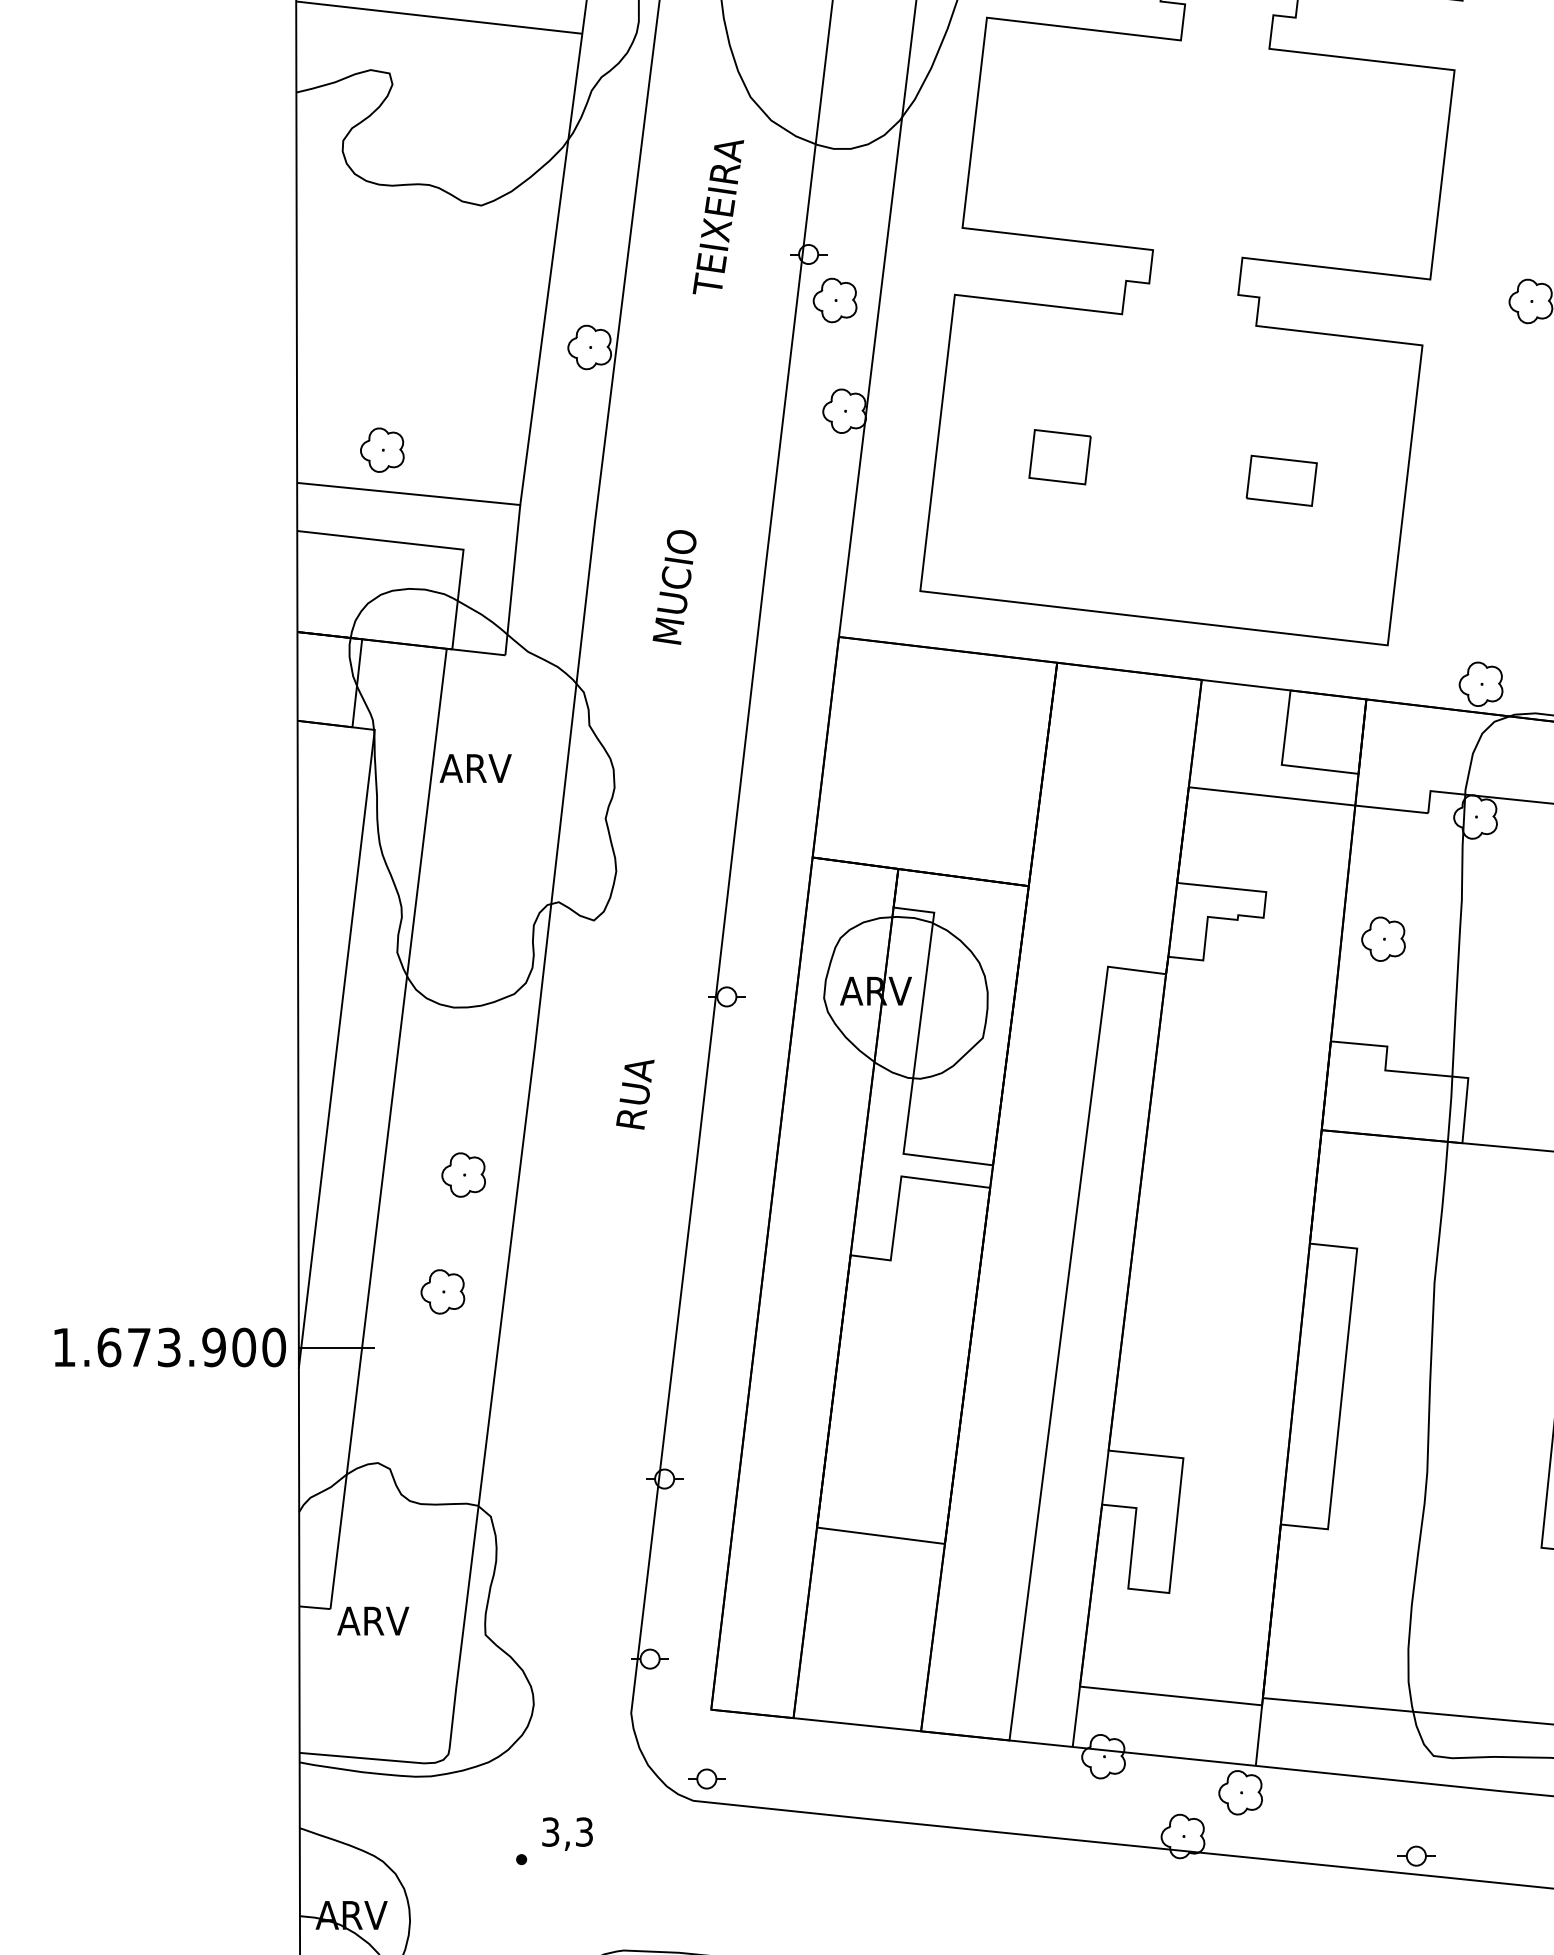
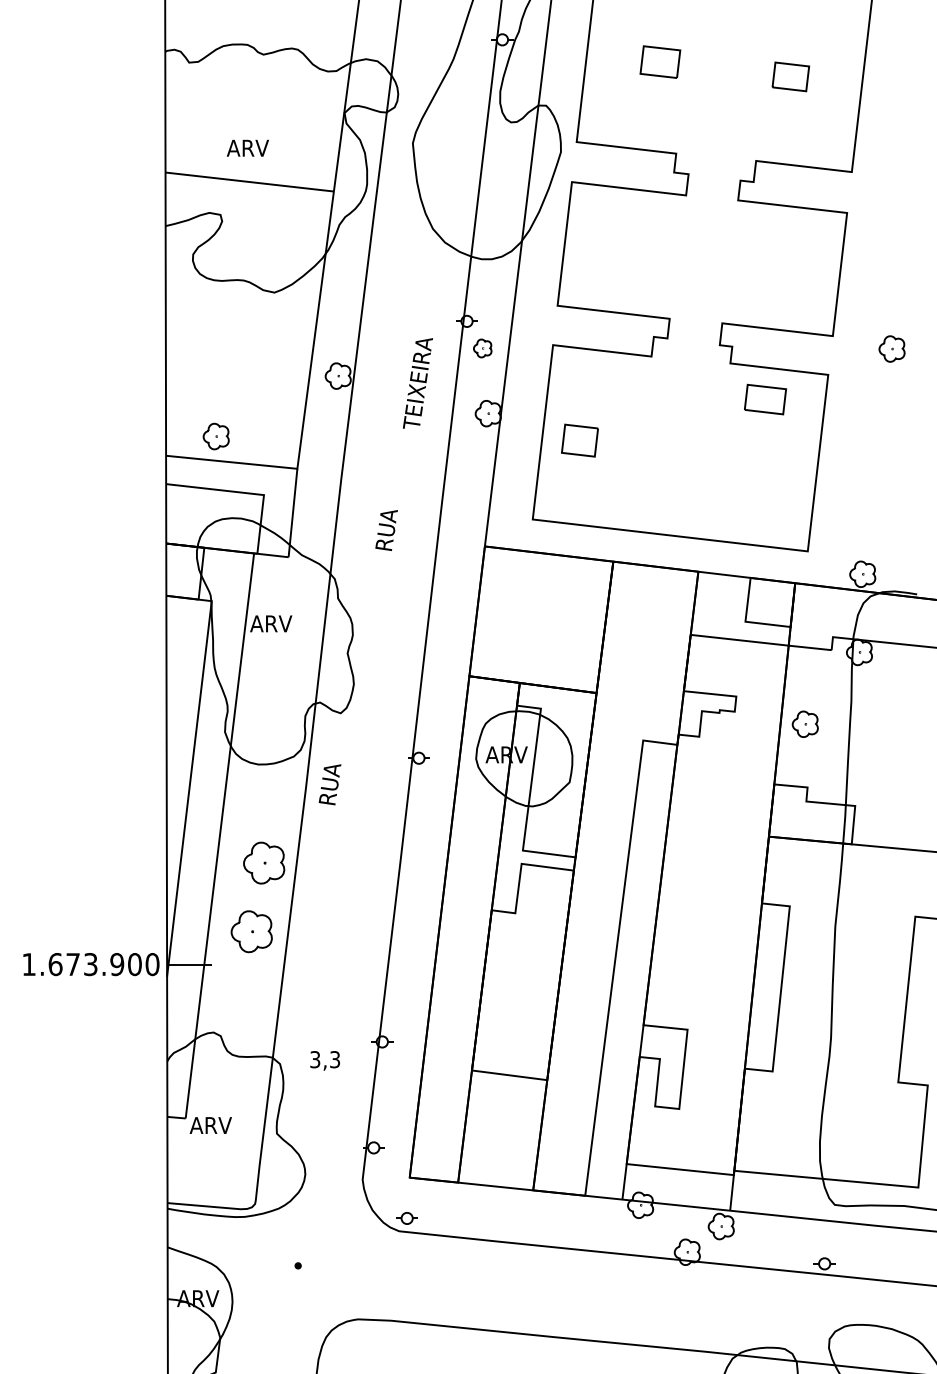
text: (717, 217) -> (417, 383), moved
part: (834, 300) -> (482, 348), size x0.7
part: (1059, 456) -> (579, 440), moved
part: (1281, 480) -> (765, 399), moved
text: (673, 584) -> (387, 515), MUCIO -> RUA
text: (634, 1094) -> (329, 784), moved
part: (462, 1174) -> (263, 862), size x1.6
part: (442, 1291) -> (251, 931), size x1.6
text: (566, 1833) -> (324, 1060), moved

